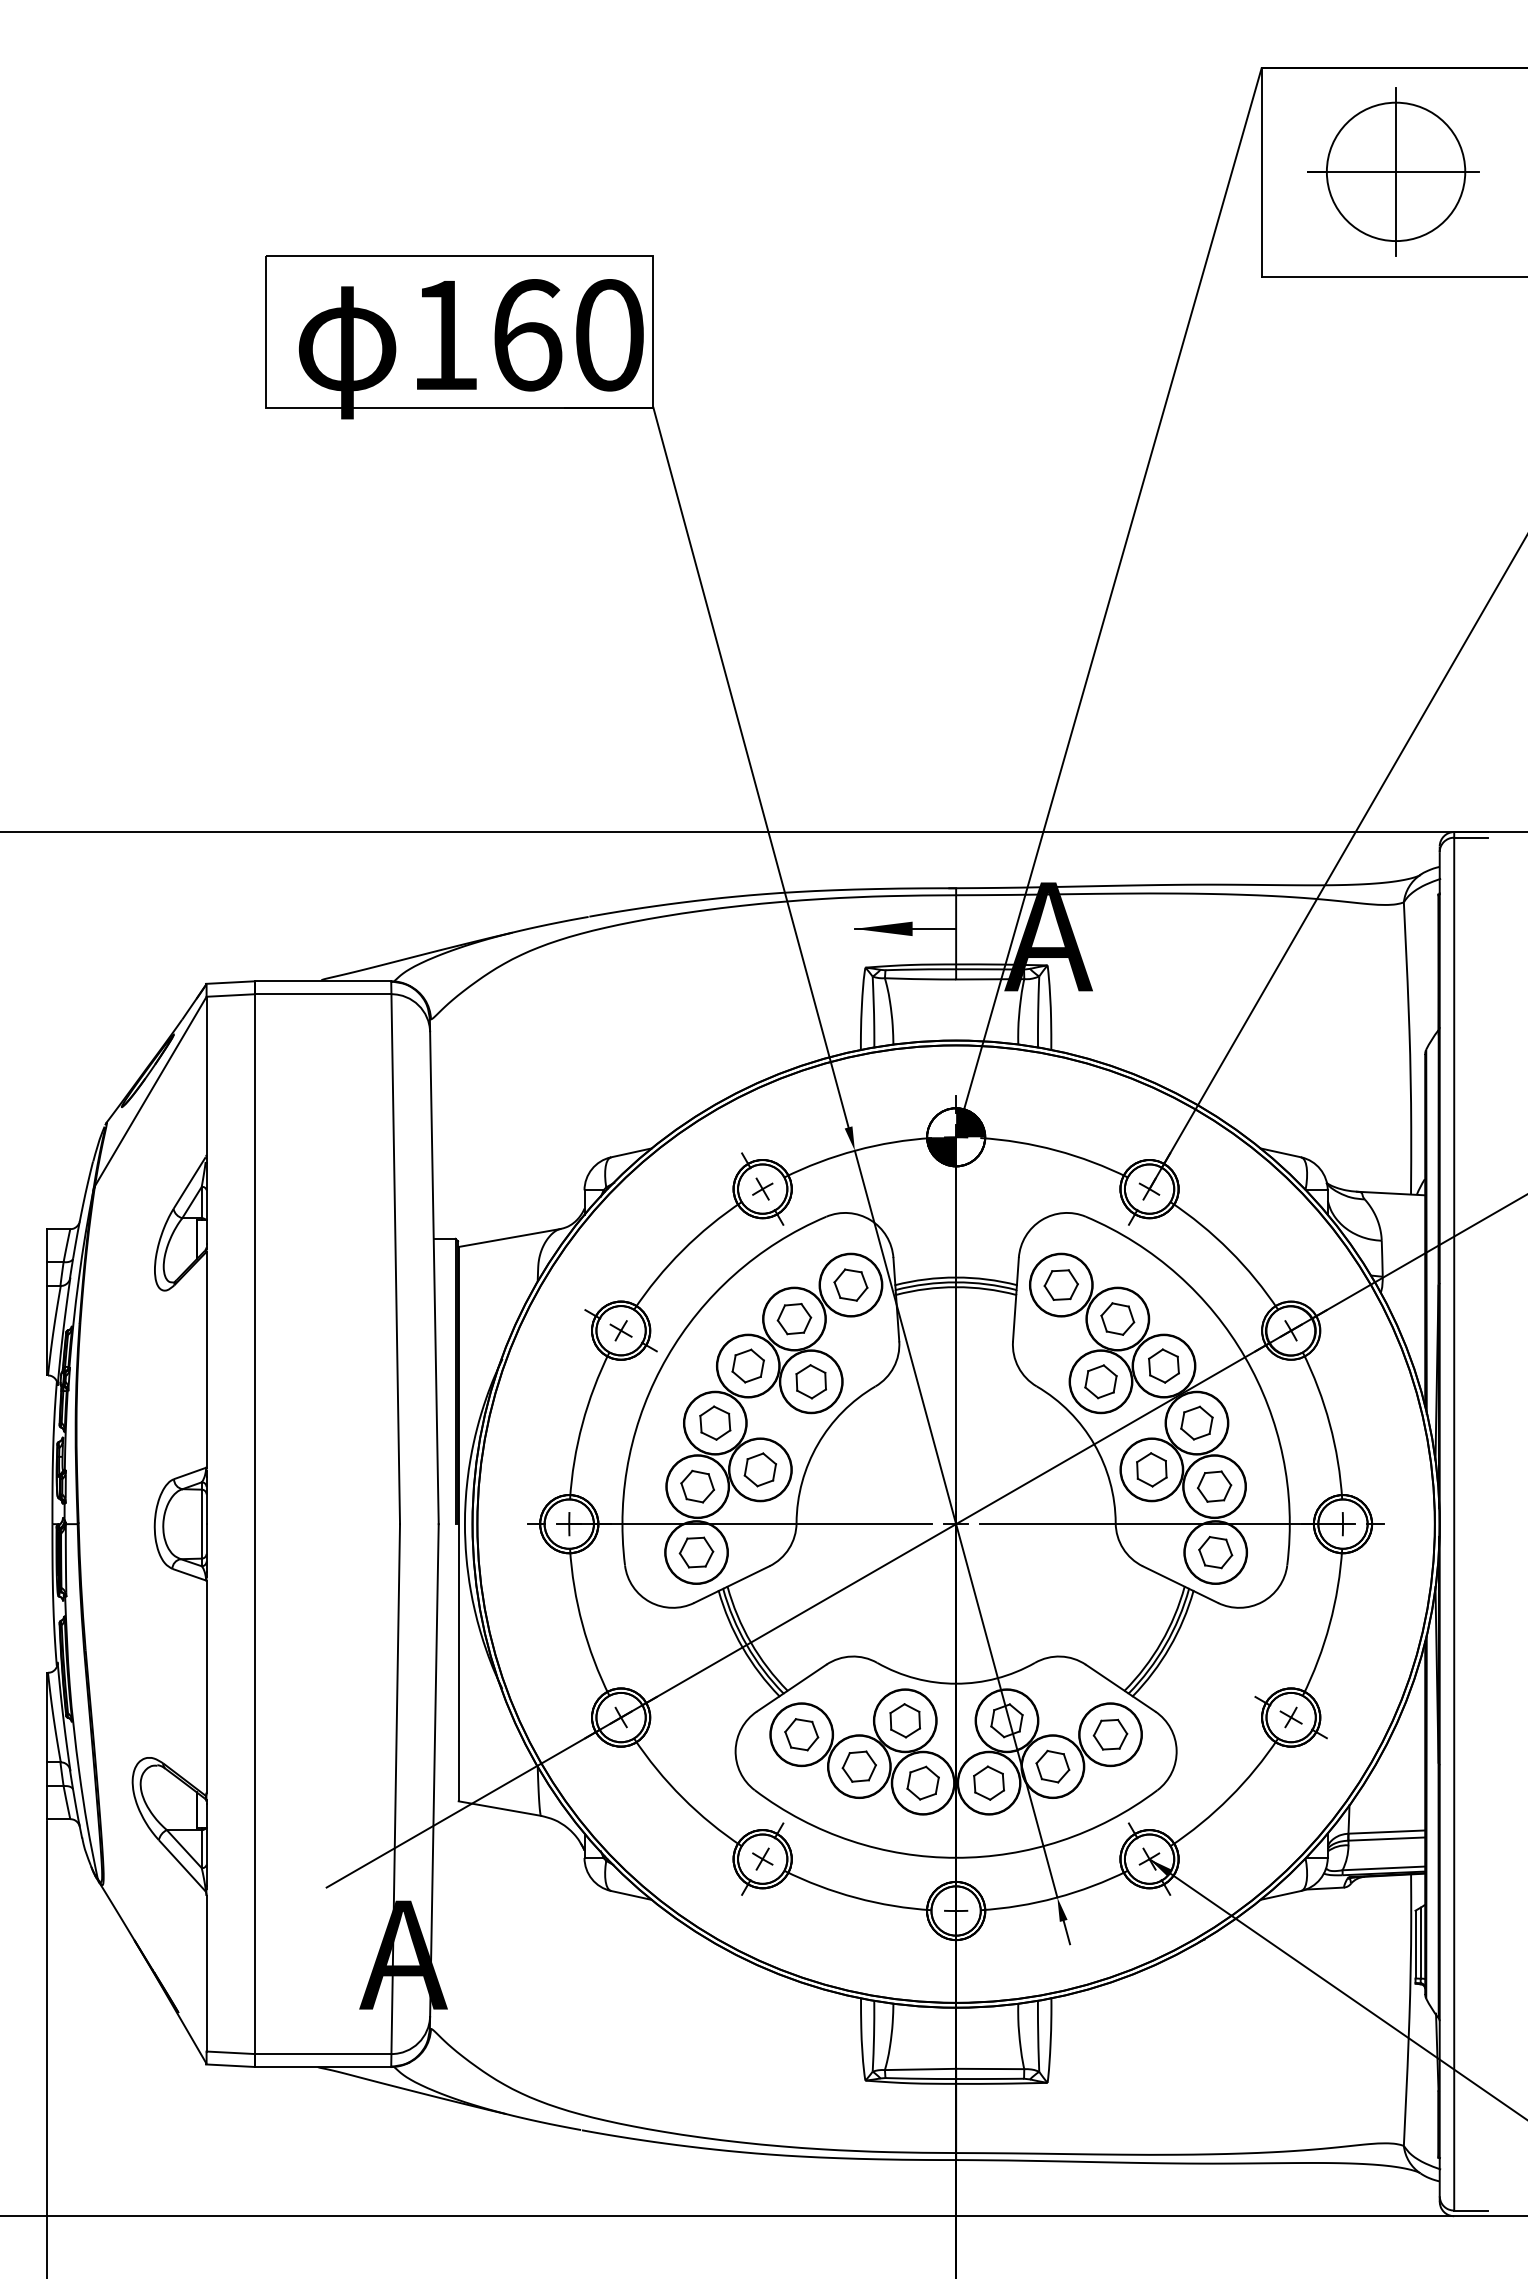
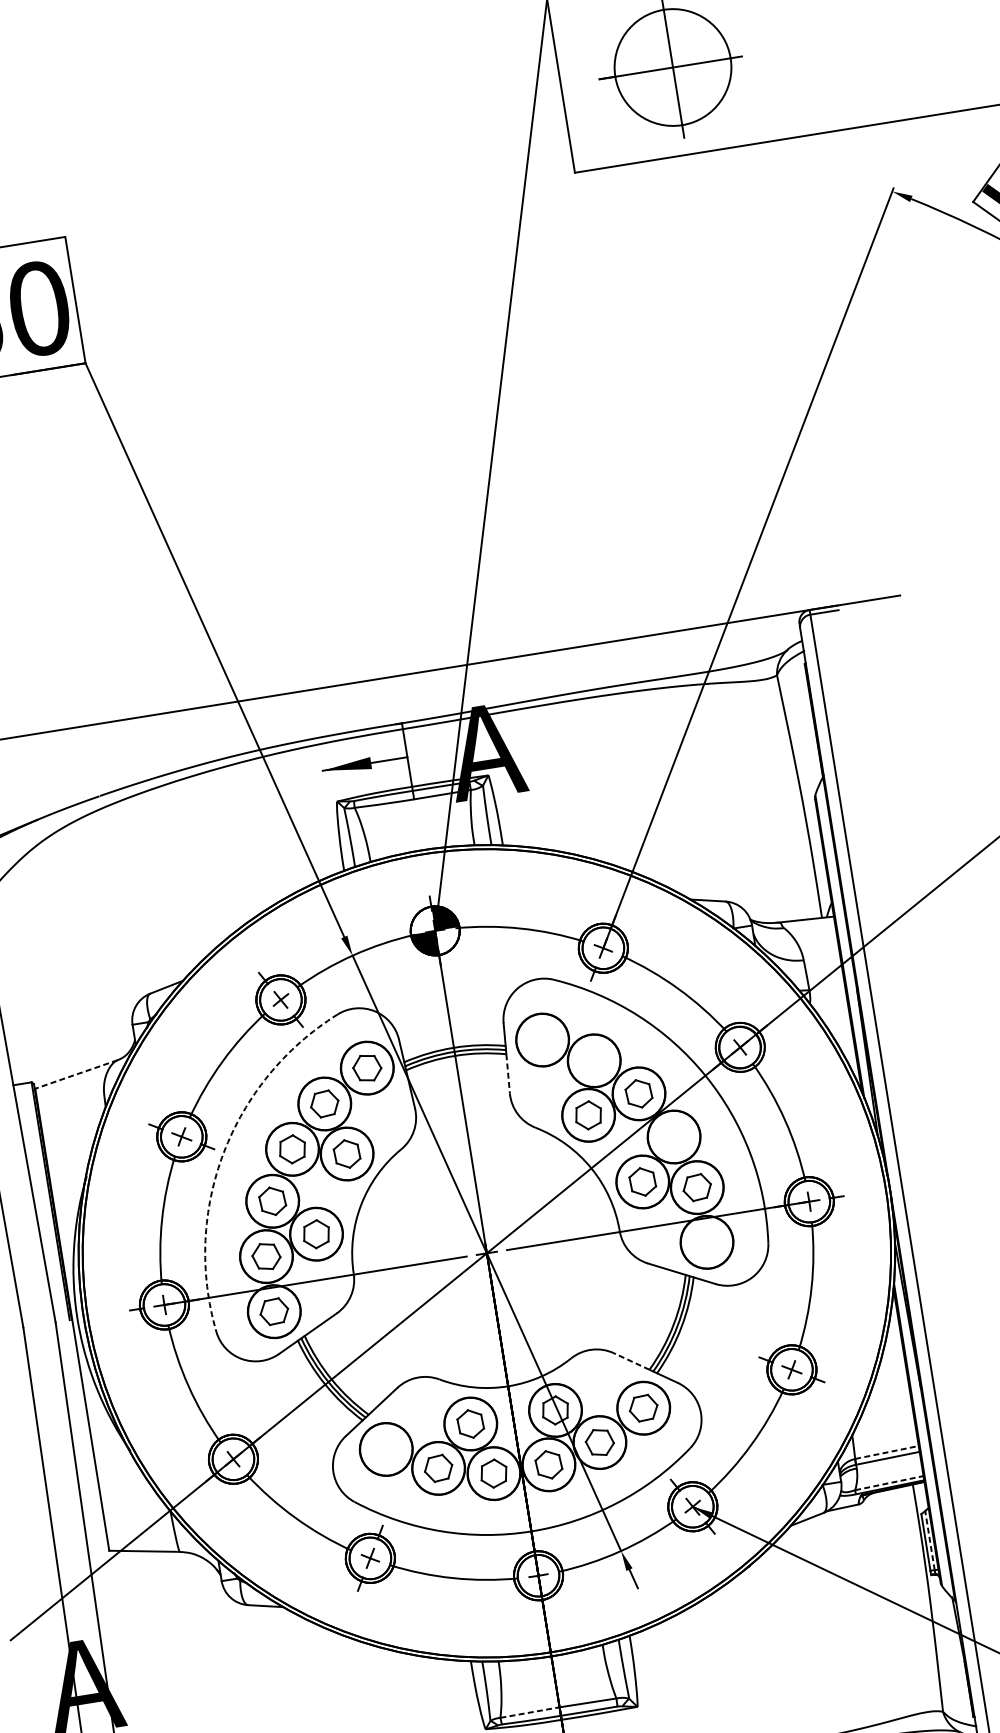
line: (509, 1238) -> (76, 1074), solid -> dashed
part: (1060, 1284) -> (541, 1039), removed
line: (1014, 1318) -> (508, 1074), solid -> dashed
part: (1117, 1318) -> (593, 1060), removed
arc: (667, 1357) -> (224, 1152), solid -> dashed
part: (1196, 1422) -> (673, 1136), removed
part: (1215, 1552) -> (706, 1242), removed
line: (1104, 1677) -> (631, 1361), solid -> dashed
part: (801, 1734) -> (386, 1449), removed
line: (1386, 1832) -> (886, 1452), solid -> dashed
line: (1384, 1868) -> (889, 1483), solid -> dashed
line: (1420, 1943) -> (929, 1540), solid -> dashed
line: (920, 2069) -> (529, 1712), solid -> dashed

